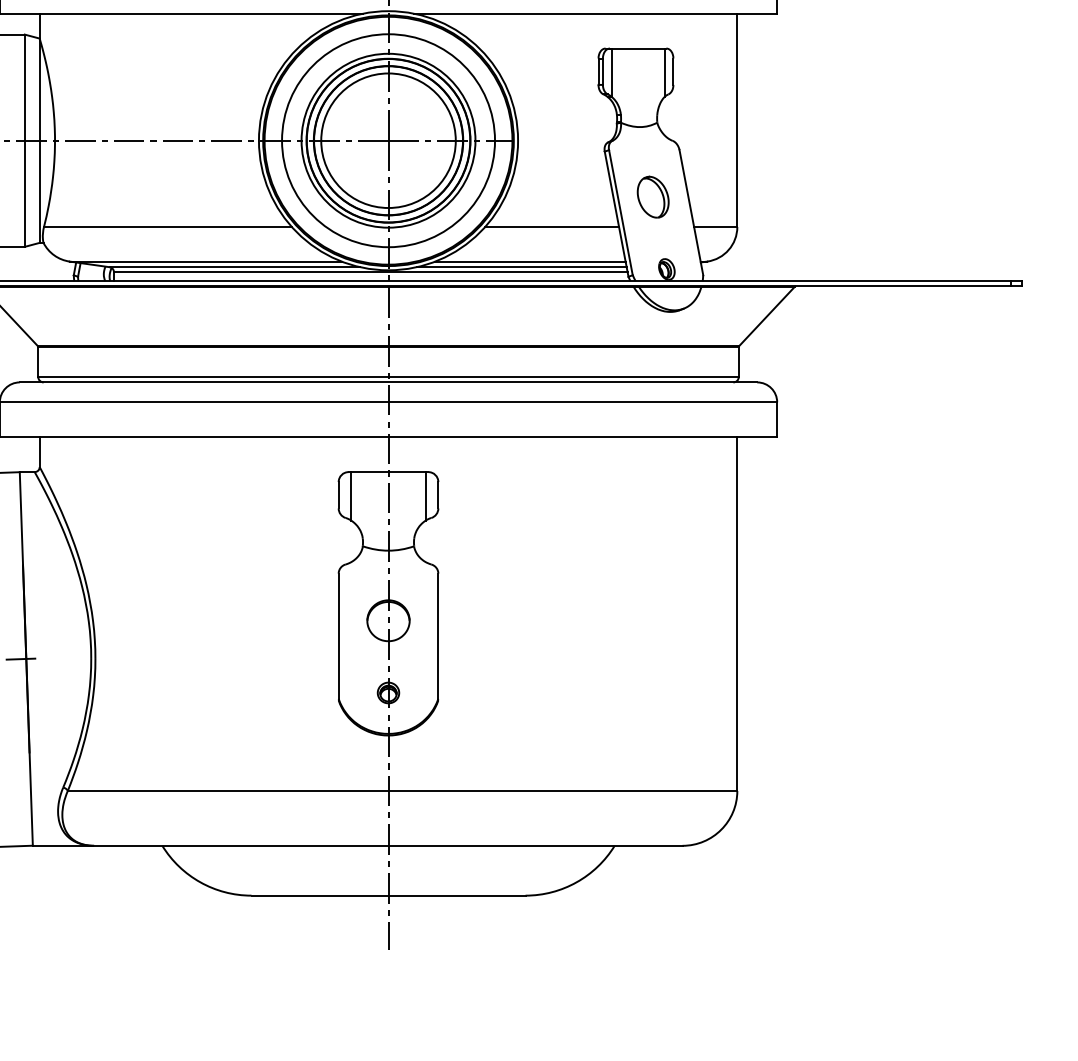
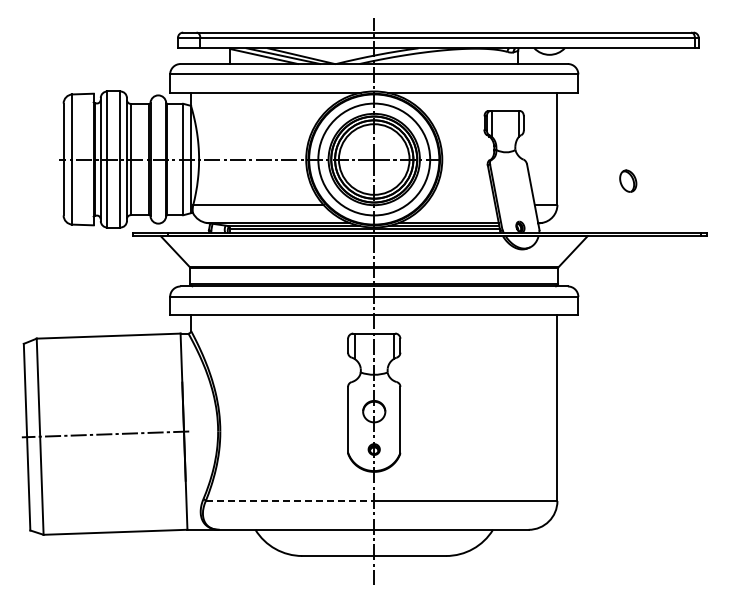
part: (653, 195) -> (628, 180), moved
line: (550, 226) -> (459, 204), removed
line: (229, 791) -> (290, 501), solid -> dashed

